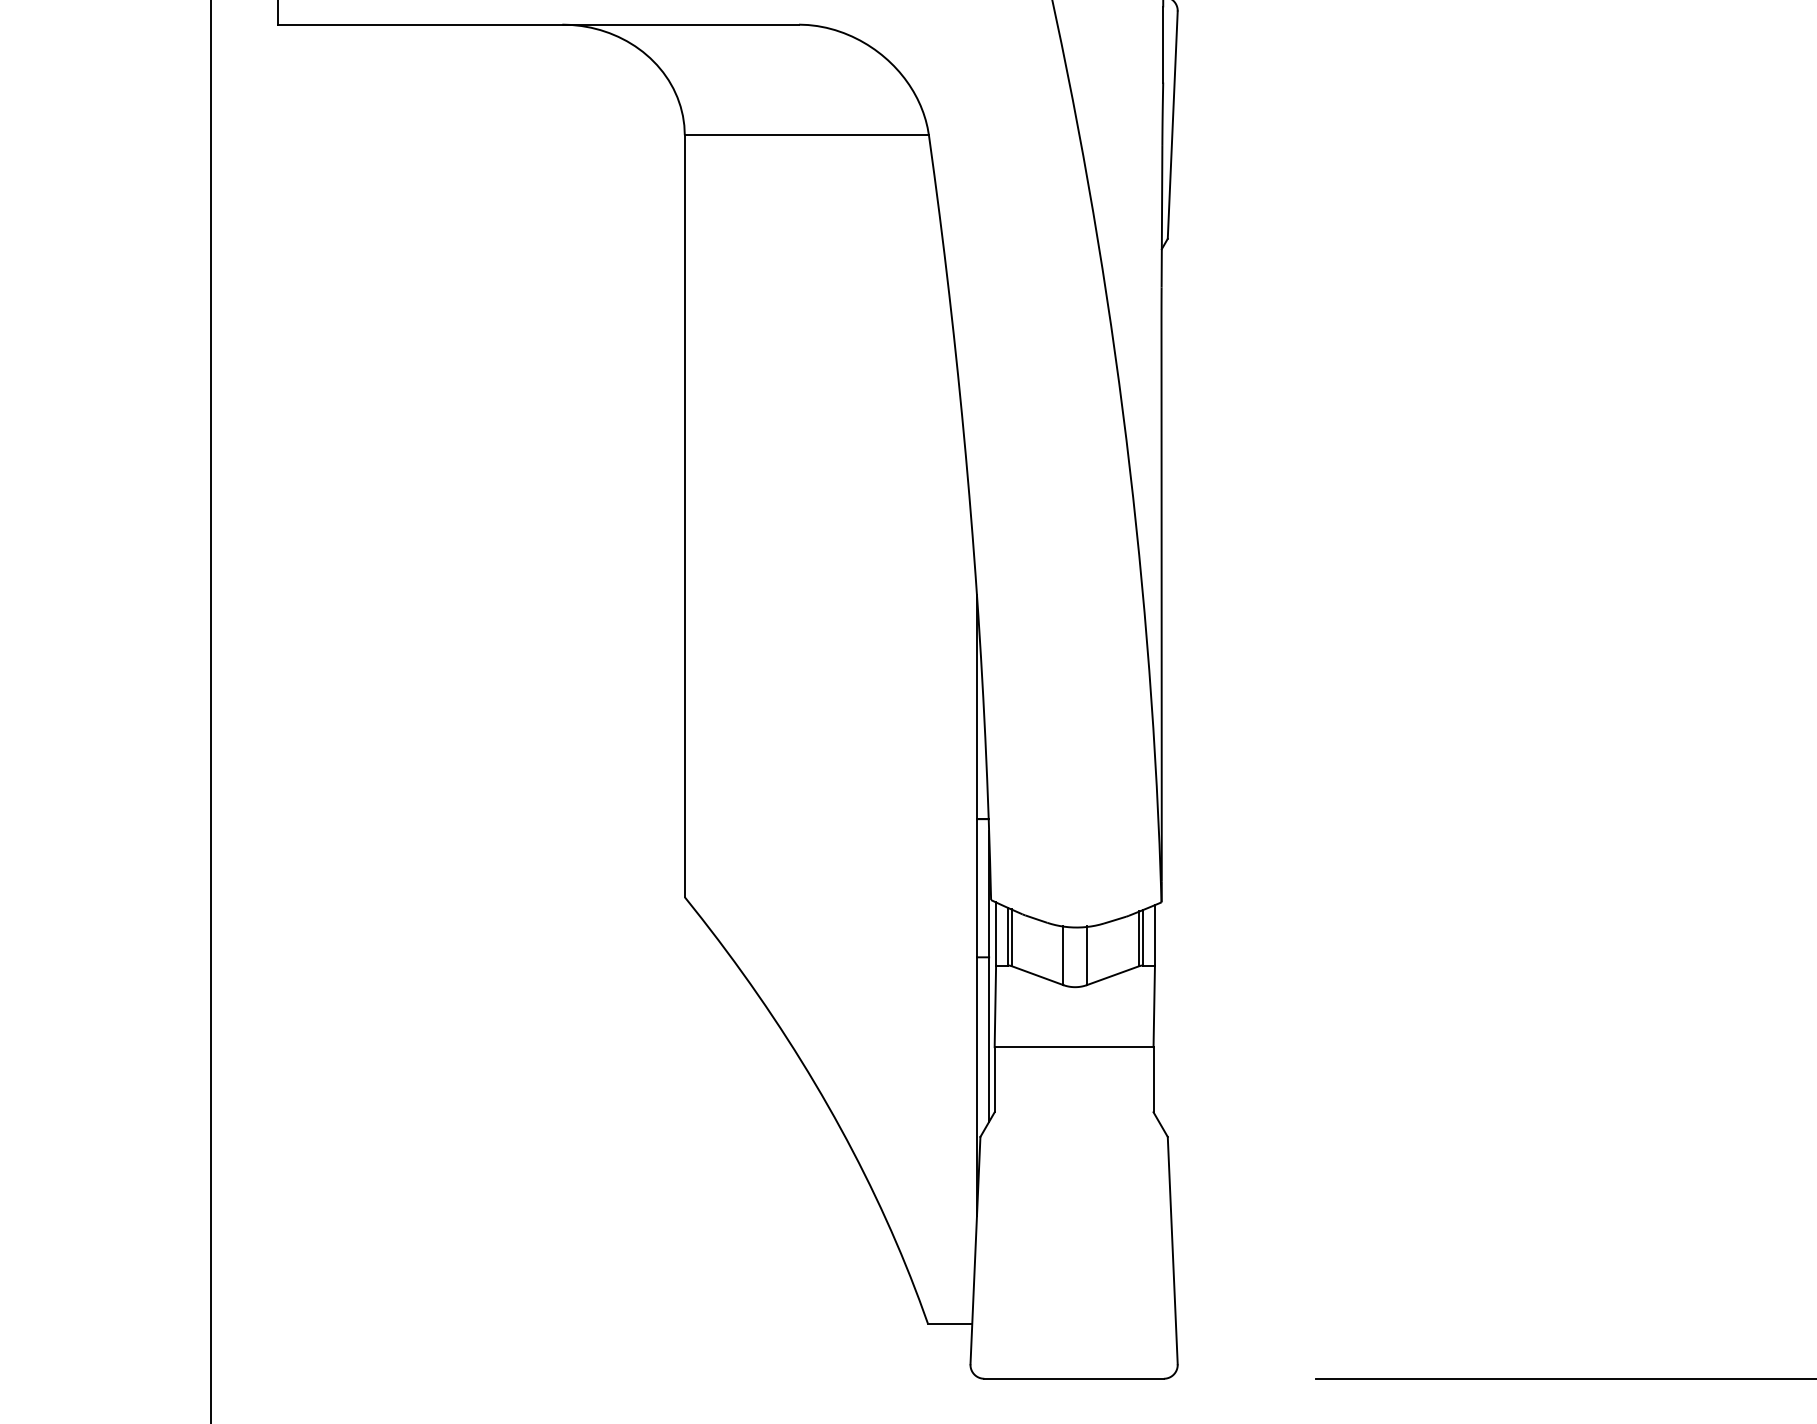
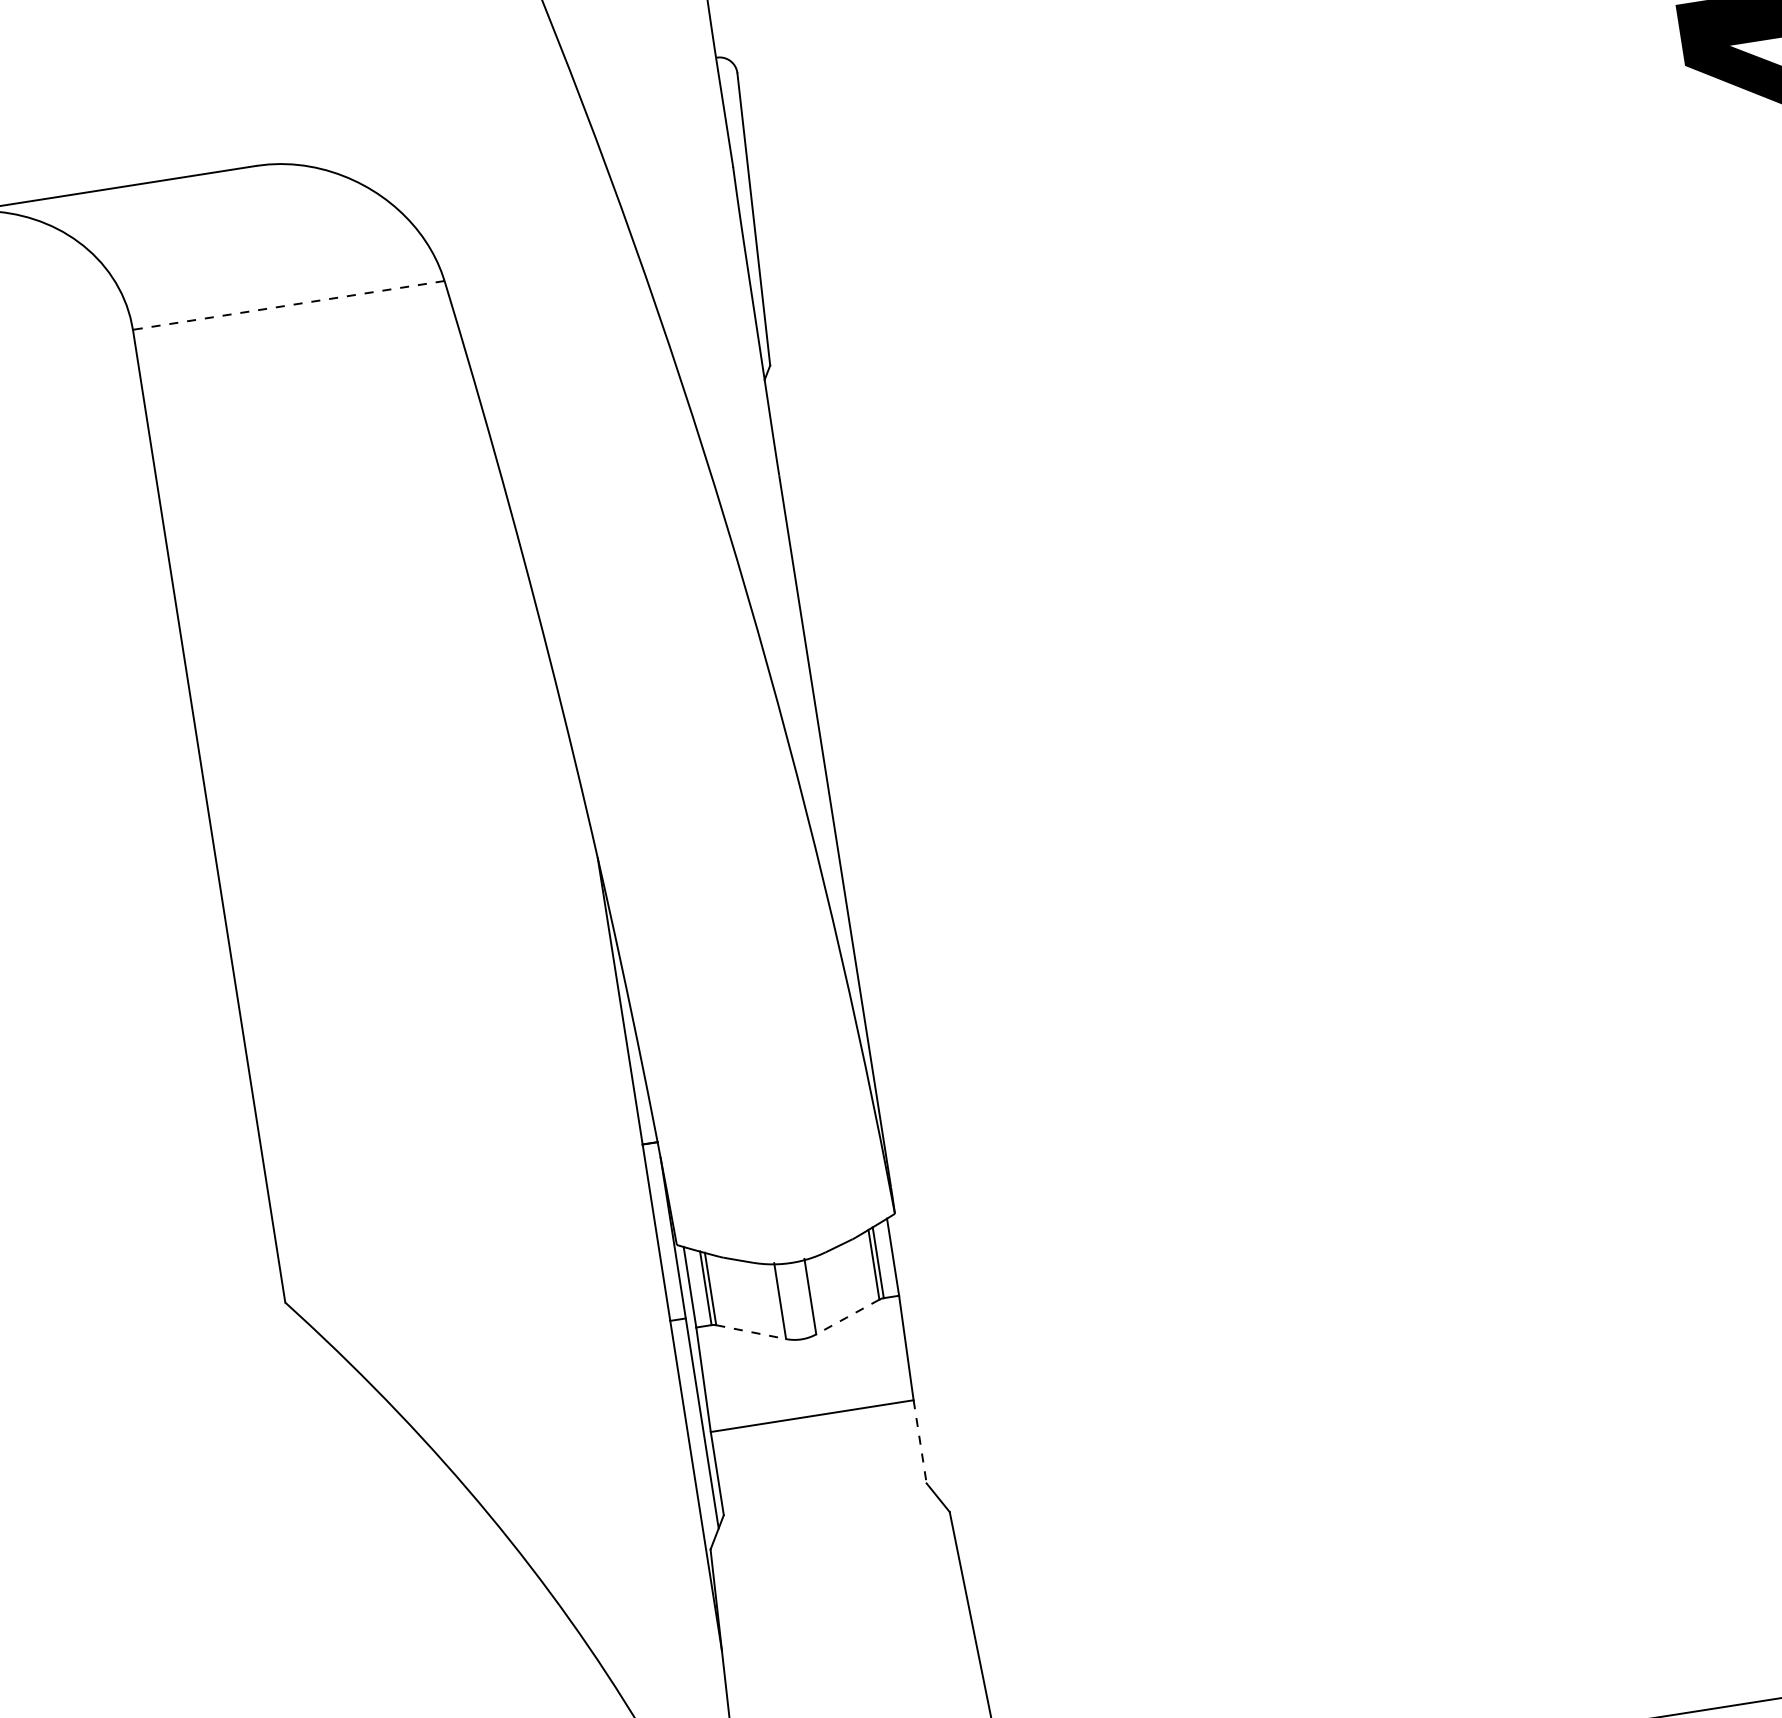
line: (806, 135) -> (288, 305), solid -> dashed
line: (1037, 975) -> (751, 1331), solid -> dashed
line: (1113, 975) -> (848, 1316), solid -> dashed
line: (1153, 1079) -> (920, 1441), solid -> dashed

